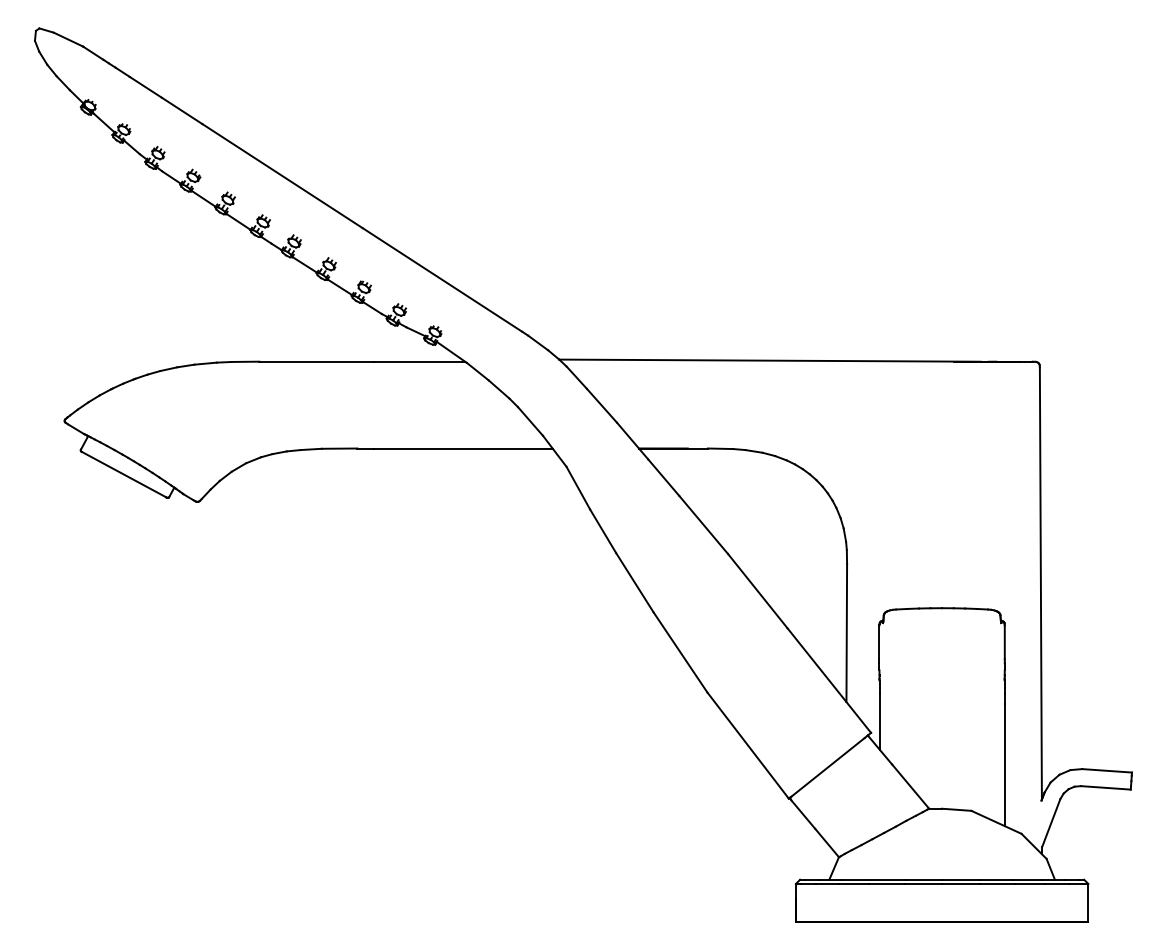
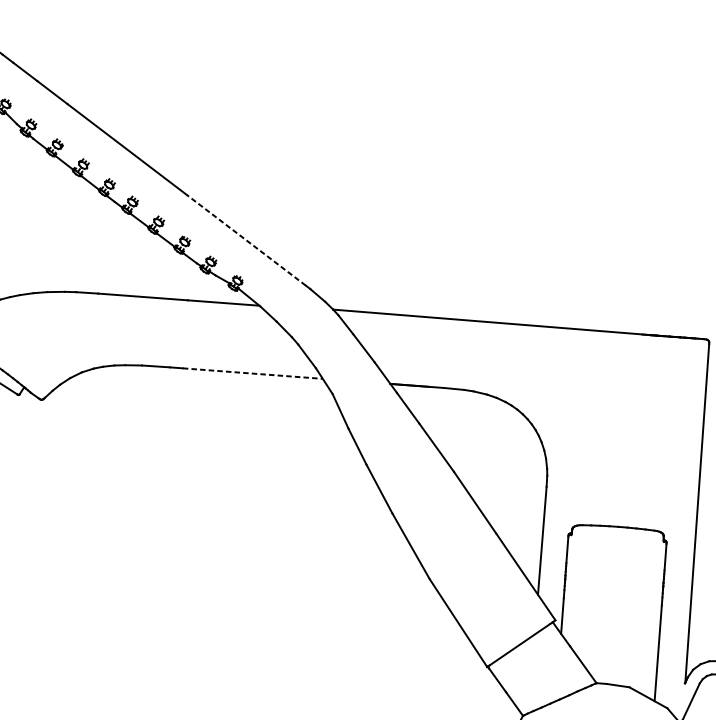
line: (442, 279) -> (246, 240), solid -> dashed
line: (463, 448) -> (253, 373), solid -> dashed

